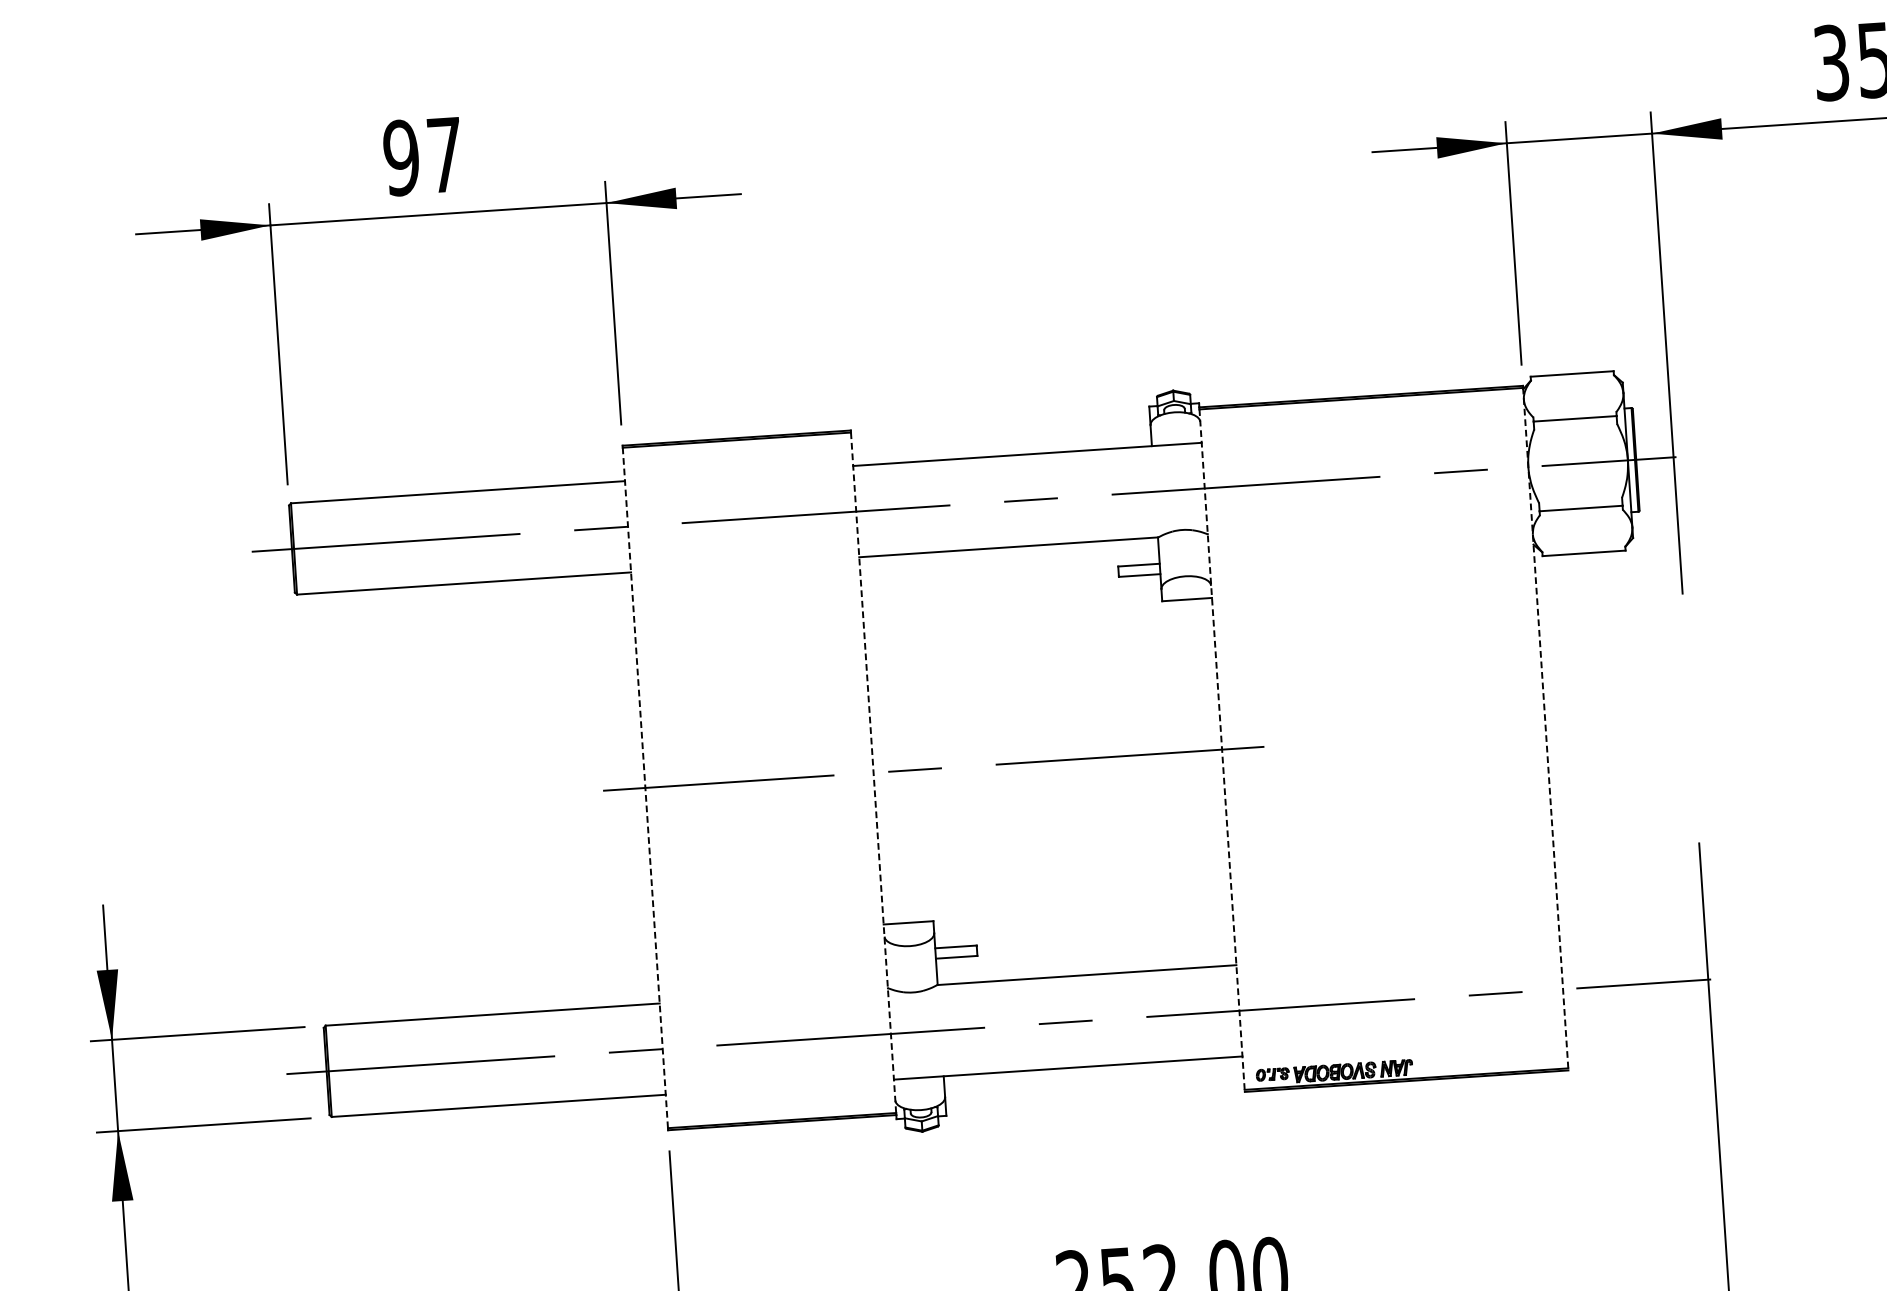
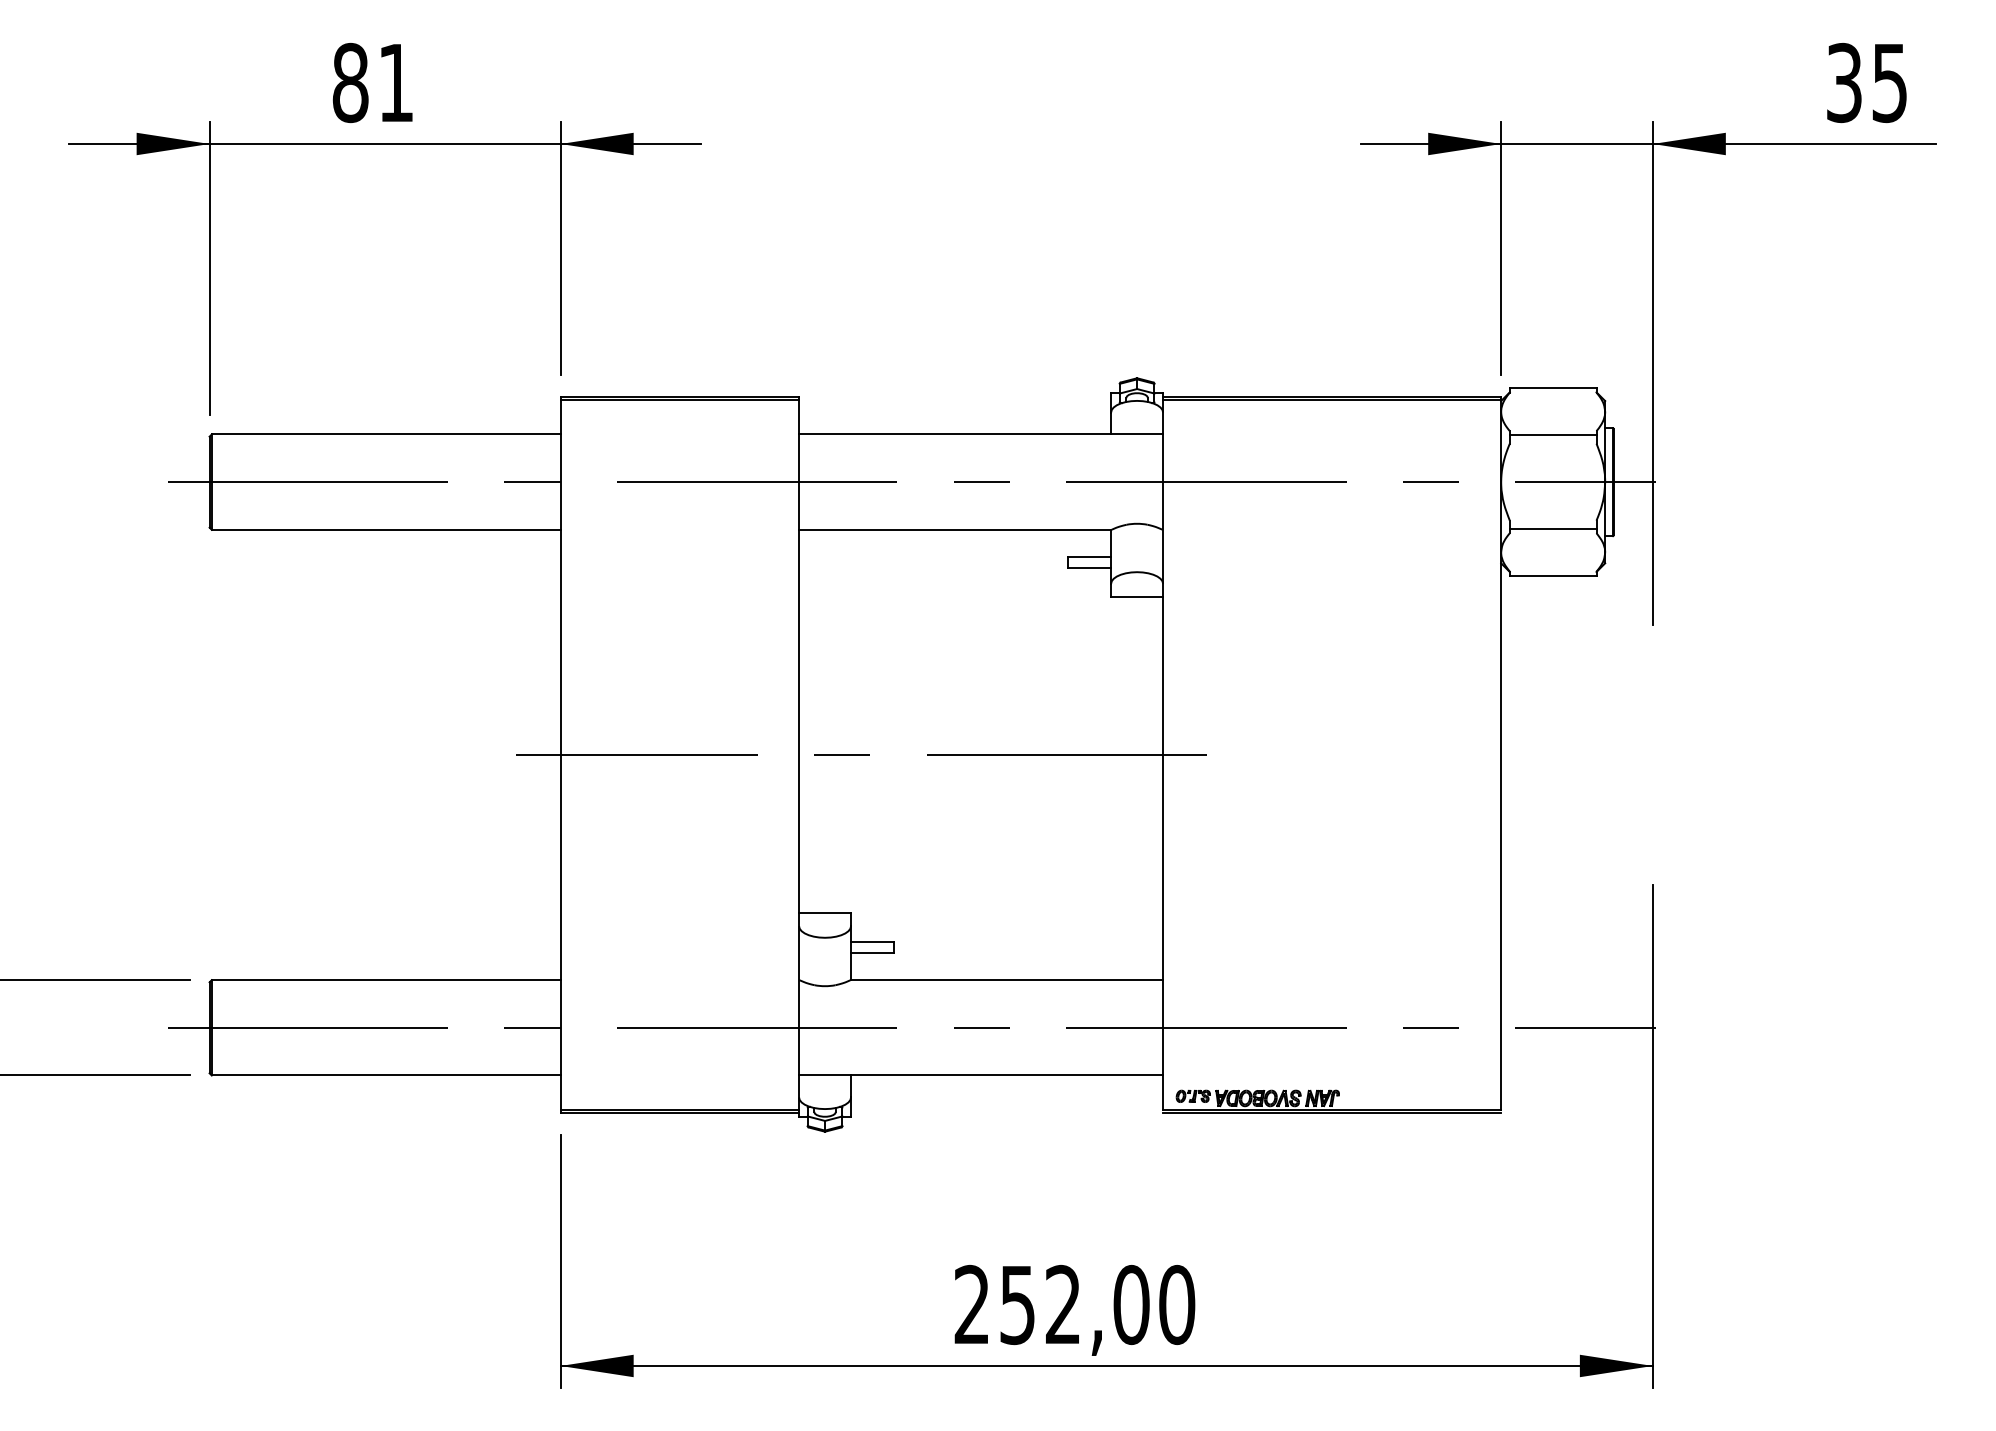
text: (422, 157) -> (372, 83), 97 -> 81
line: (1545, 727) -> (1501, 754), dashed -> solid
line: (1222, 749) -> (1163, 754), dashed -> solid
line: (873, 772) -> (799, 754), dashed -> solid
line: (645, 787) -> (560, 754), dashed -> solid

